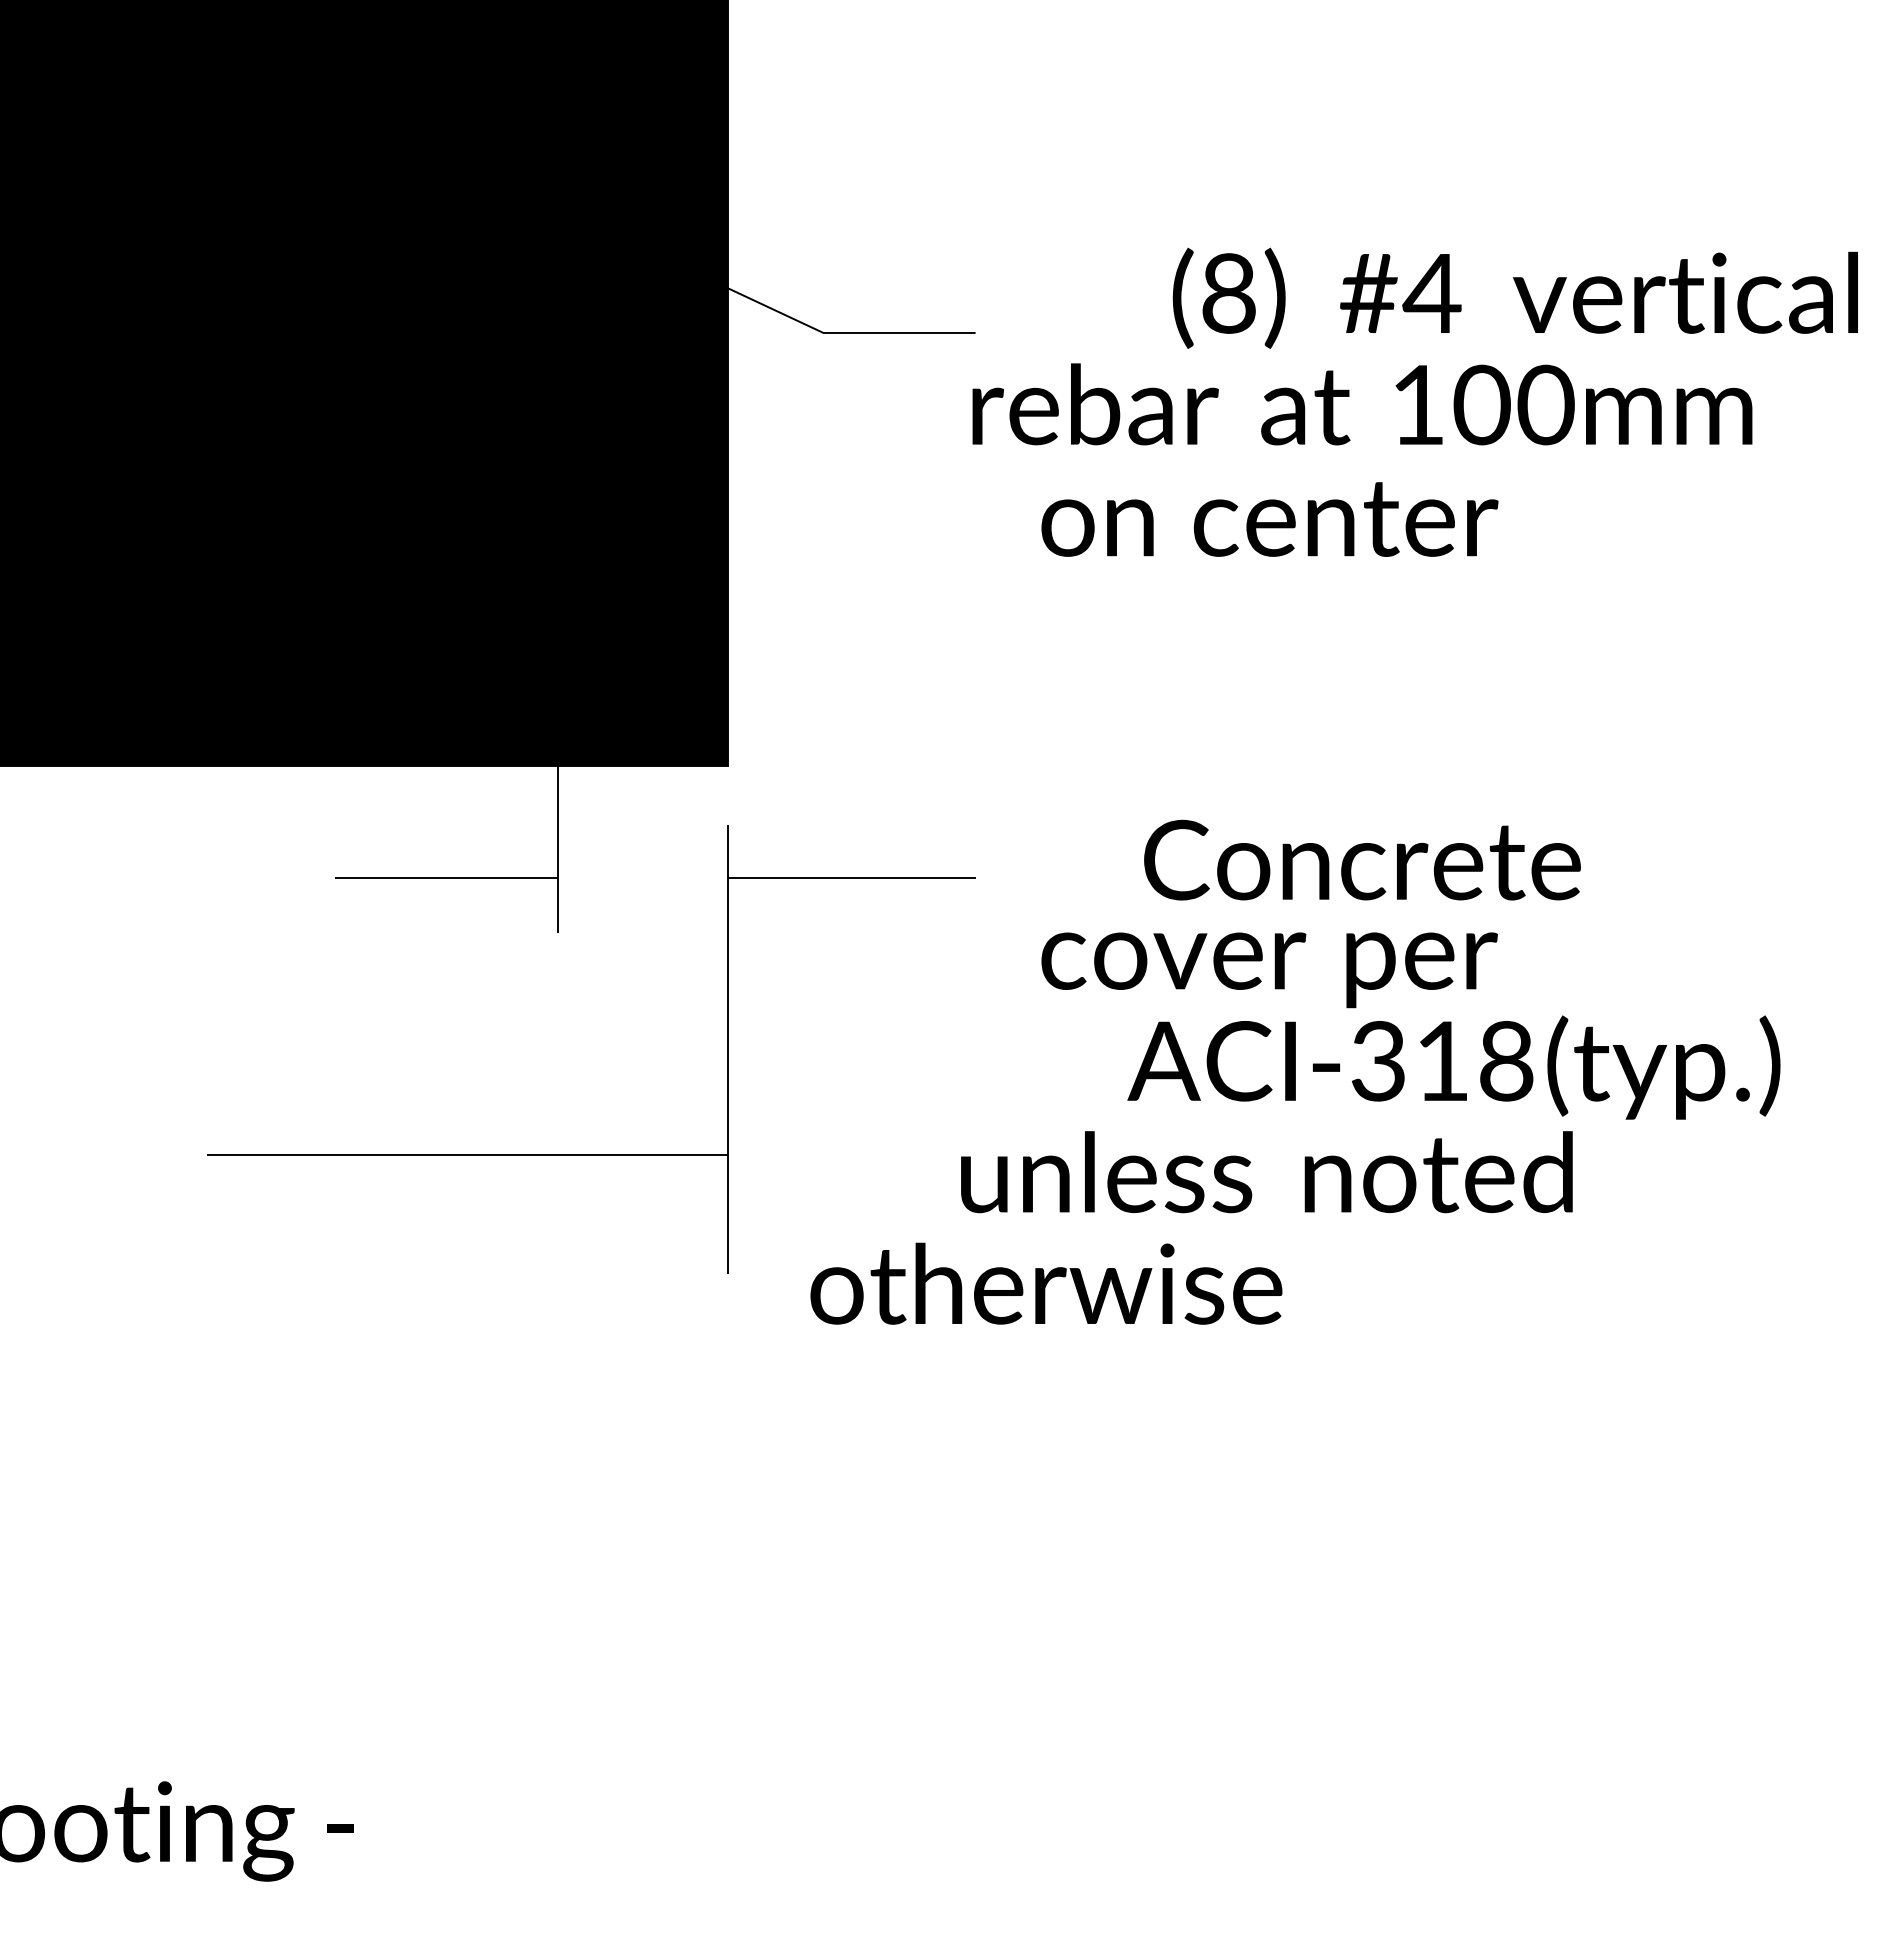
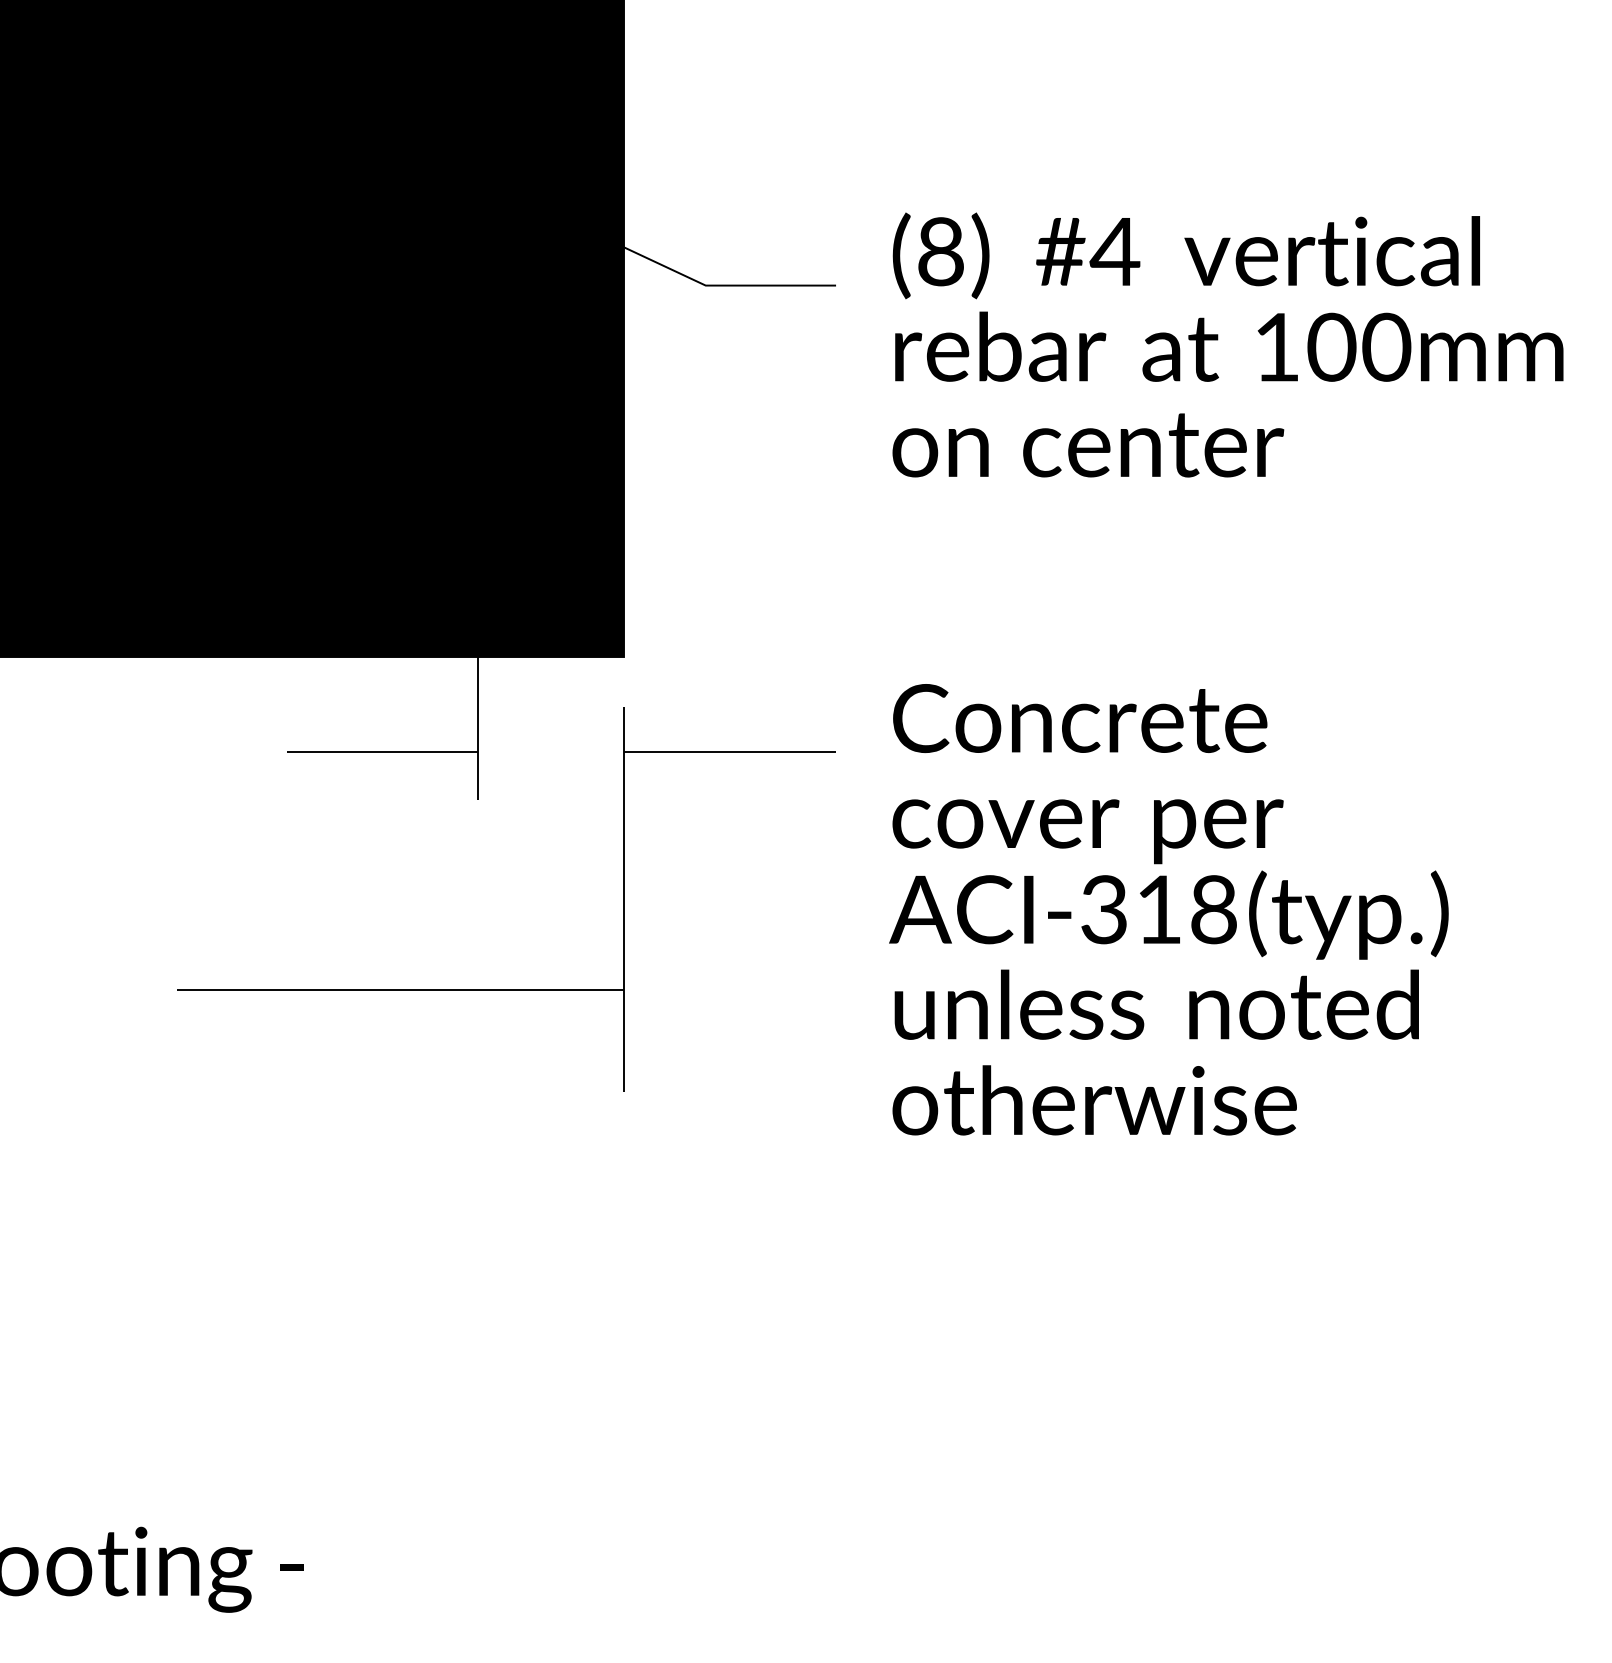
text: (1514, 297) -> (1185, 255), moved
text: (1362, 404) -> (1229, 346), moved
text: (1362, 859) -> (1080, 717), moved
text: (1453, 1067) -> (1168, 915), moved
text: (1266, 1172) -> (1156, 1005), moved
text: (1046, 1283) -> (1094, 1100), moved

